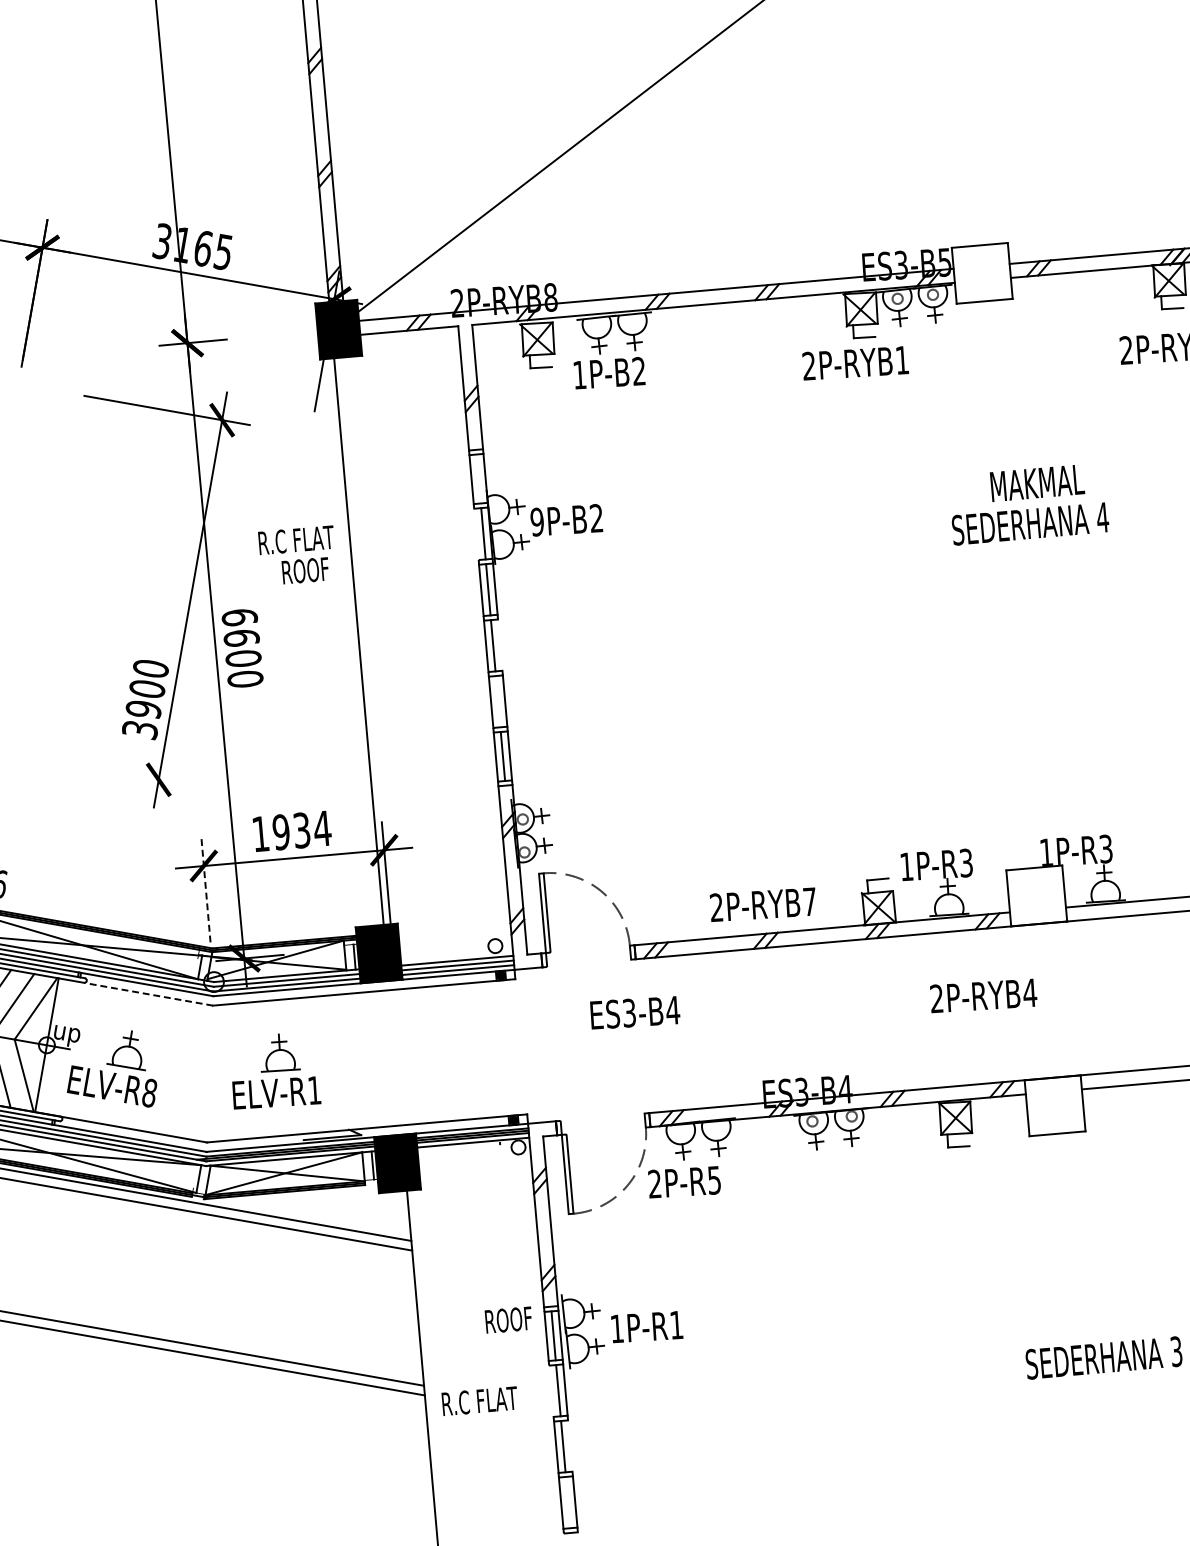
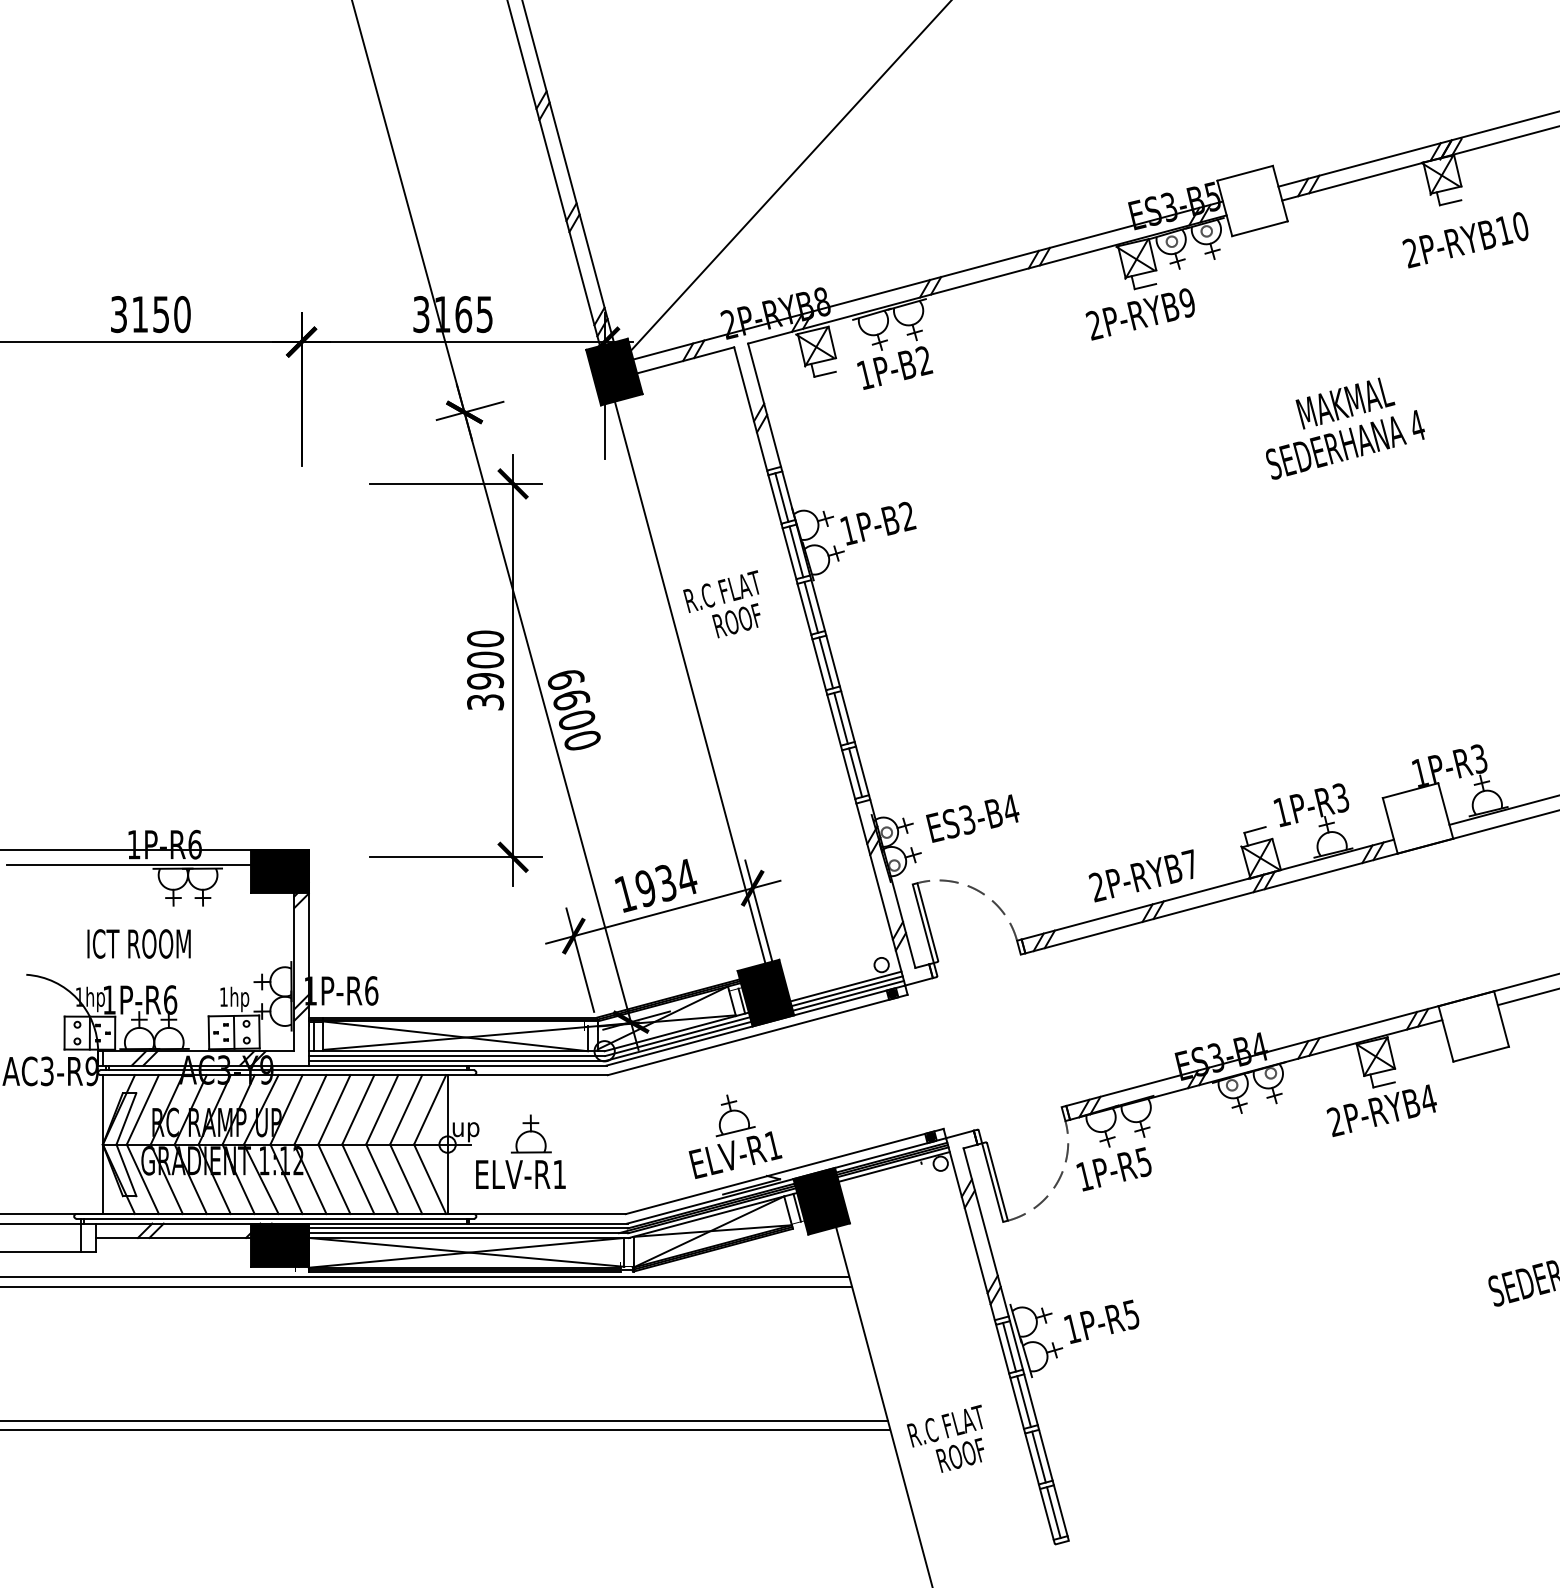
text: (902, 360) -> (1187, 302), 2P-RYB1 -> 2P-RYB9
line: (478, 478) -> (781, 497), added
text: (537, 522) -> (848, 530), 9P-B2 -> 1P-B2
line: (476, 534) -> (789, 553), added
text: (292, 552) -> (721, 604), moved
line: (499, 644) -> (832, 660), added
text: (145, 699) -> (485, 670), moved
line: (497, 700) -> (840, 717), added
line: (103, 770) -> (455, 857), added
line: (206, 890) -> (580, 960), dashed -> solid
line: (149, 994) -> (541, 1075), dashed -> solid
text: (982, 995) -> (1381, 1110), moved
text: (634, 1012) -> (972, 818), moved
part: (279, 1075) -> (735, 1136), moved
text: (149, 1093) -> (559, 1174), ELV-R8 -> ELV-R1
text: (654, 1184) -> (1084, 1176), 2P-R5 -> 1P-R5
text: (506, 1318) -> (959, 1454), moved
text: (676, 1325) -> (1131, 1314), 1P-R1 -> 1P-R5
line: (550, 1391) -> (1016, 1403), added
line: (570, 1445) -> (1045, 1454), added
line: (567, 1502) -> (1053, 1512), added

